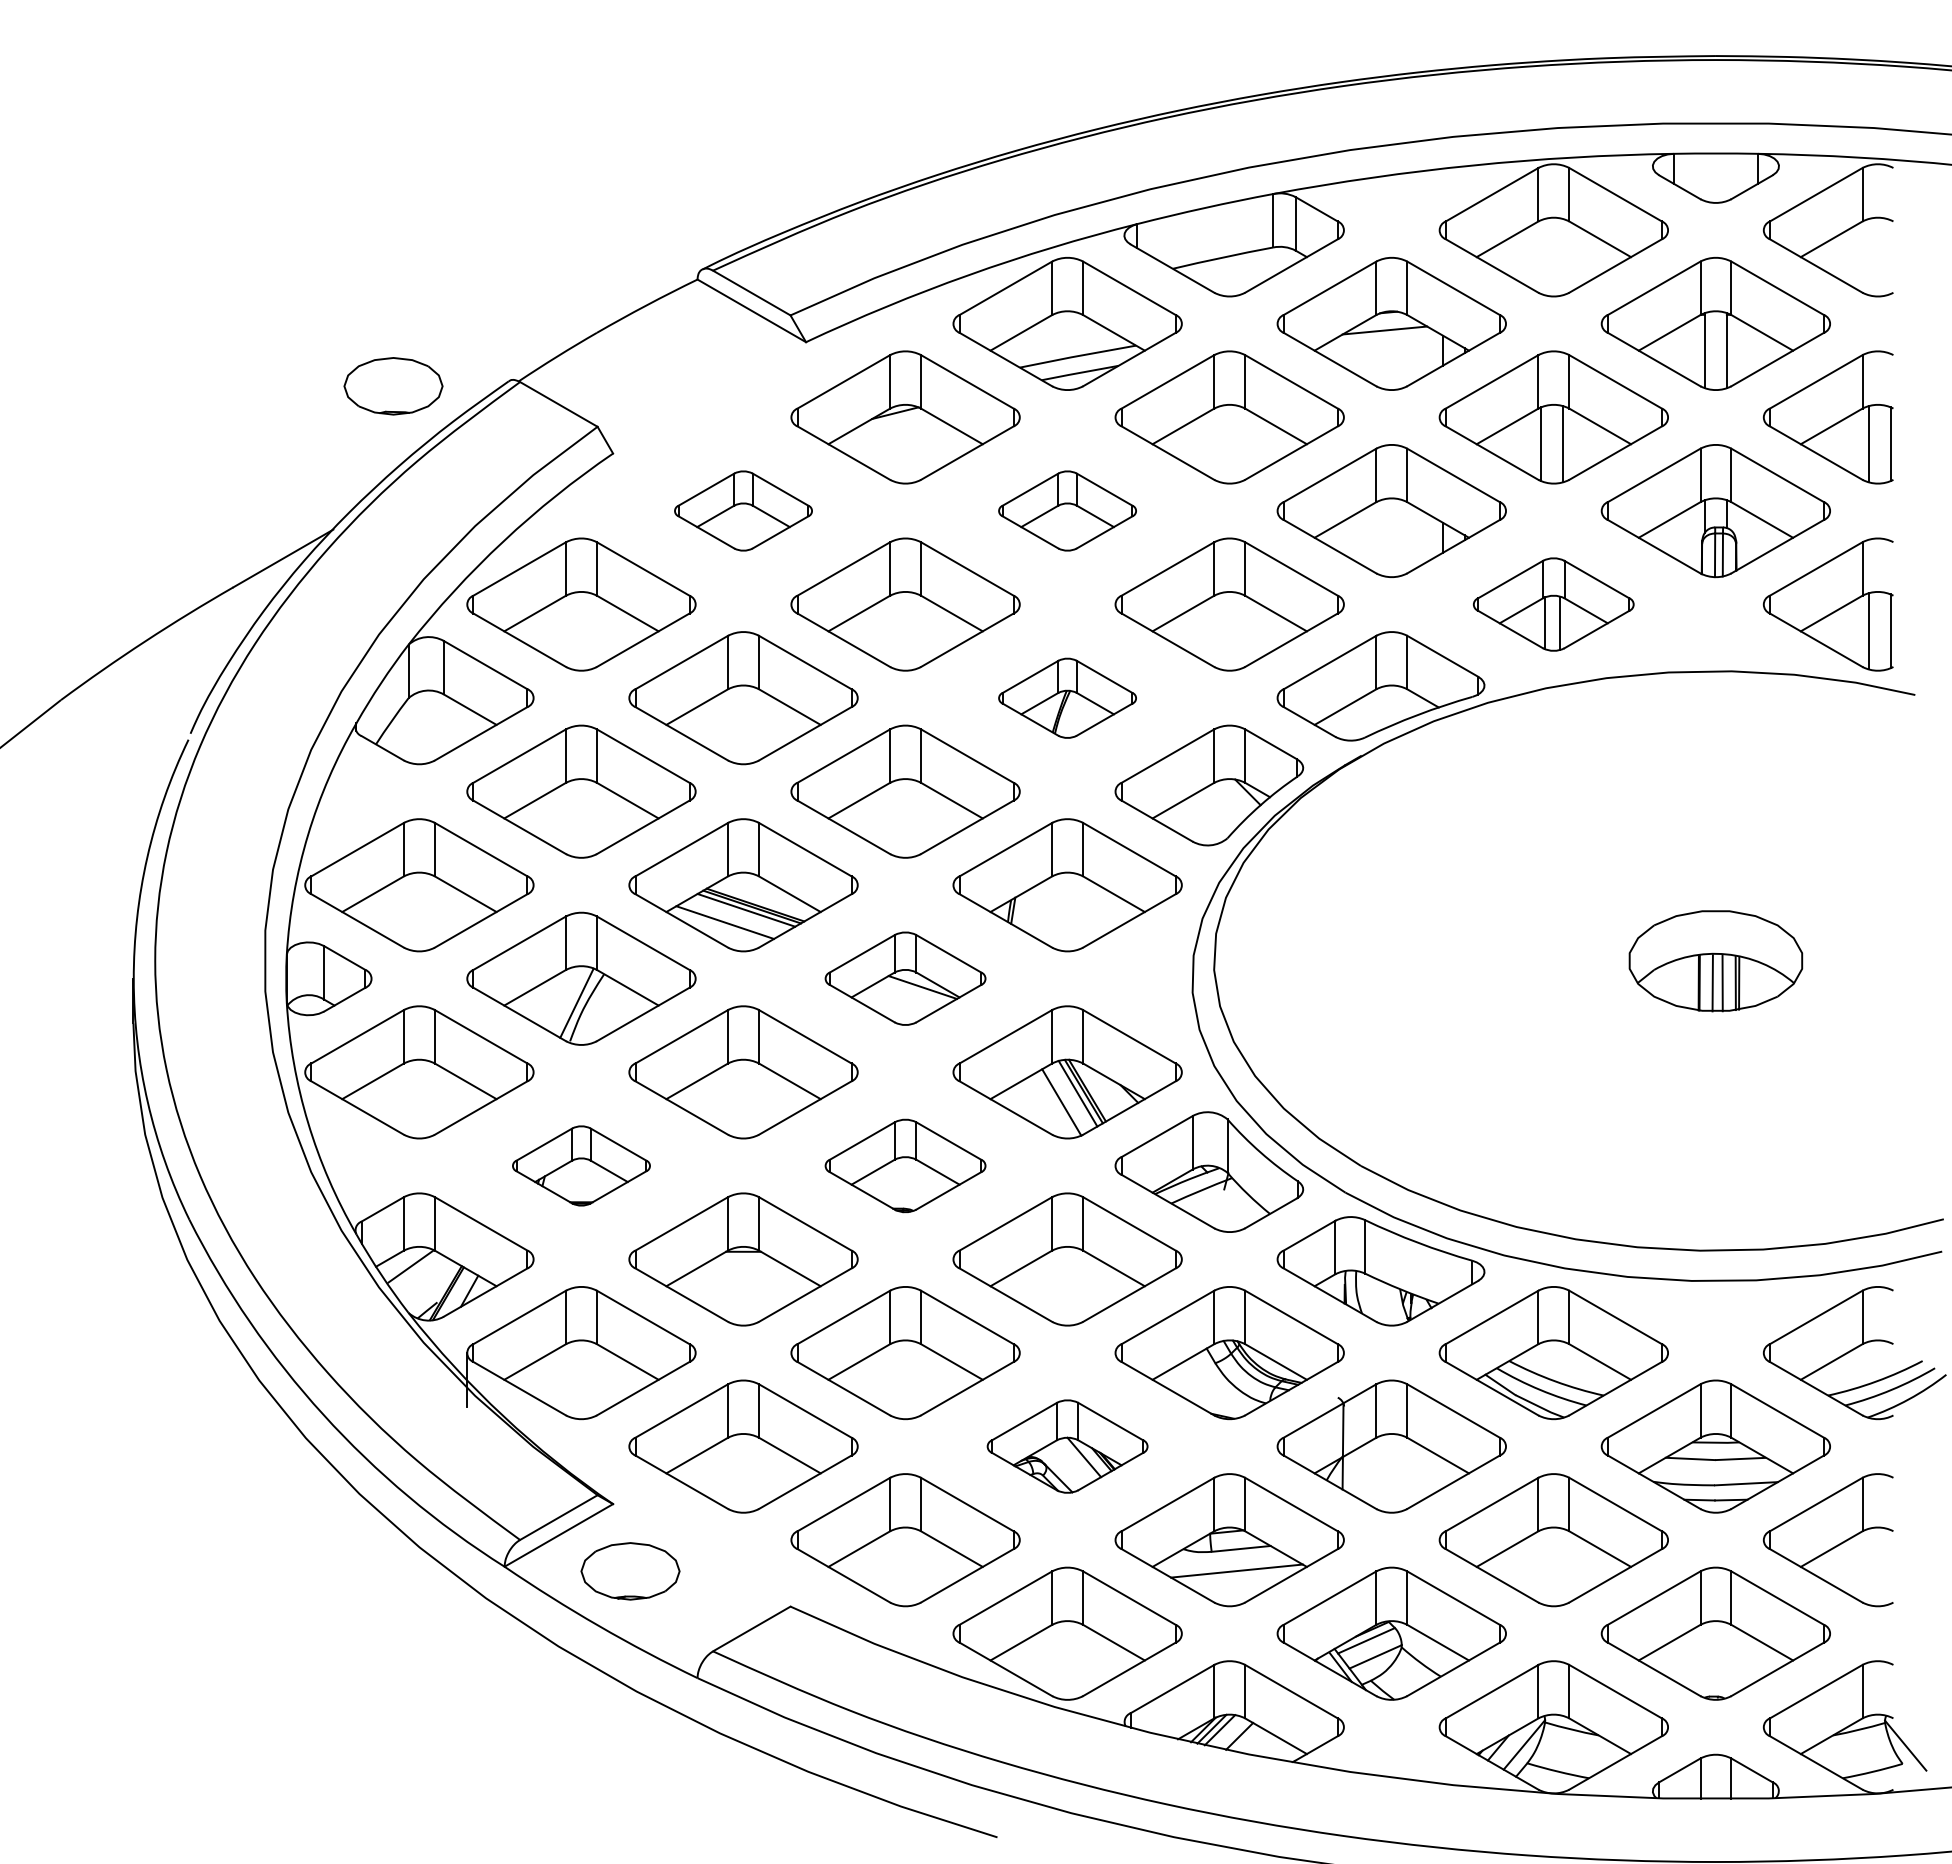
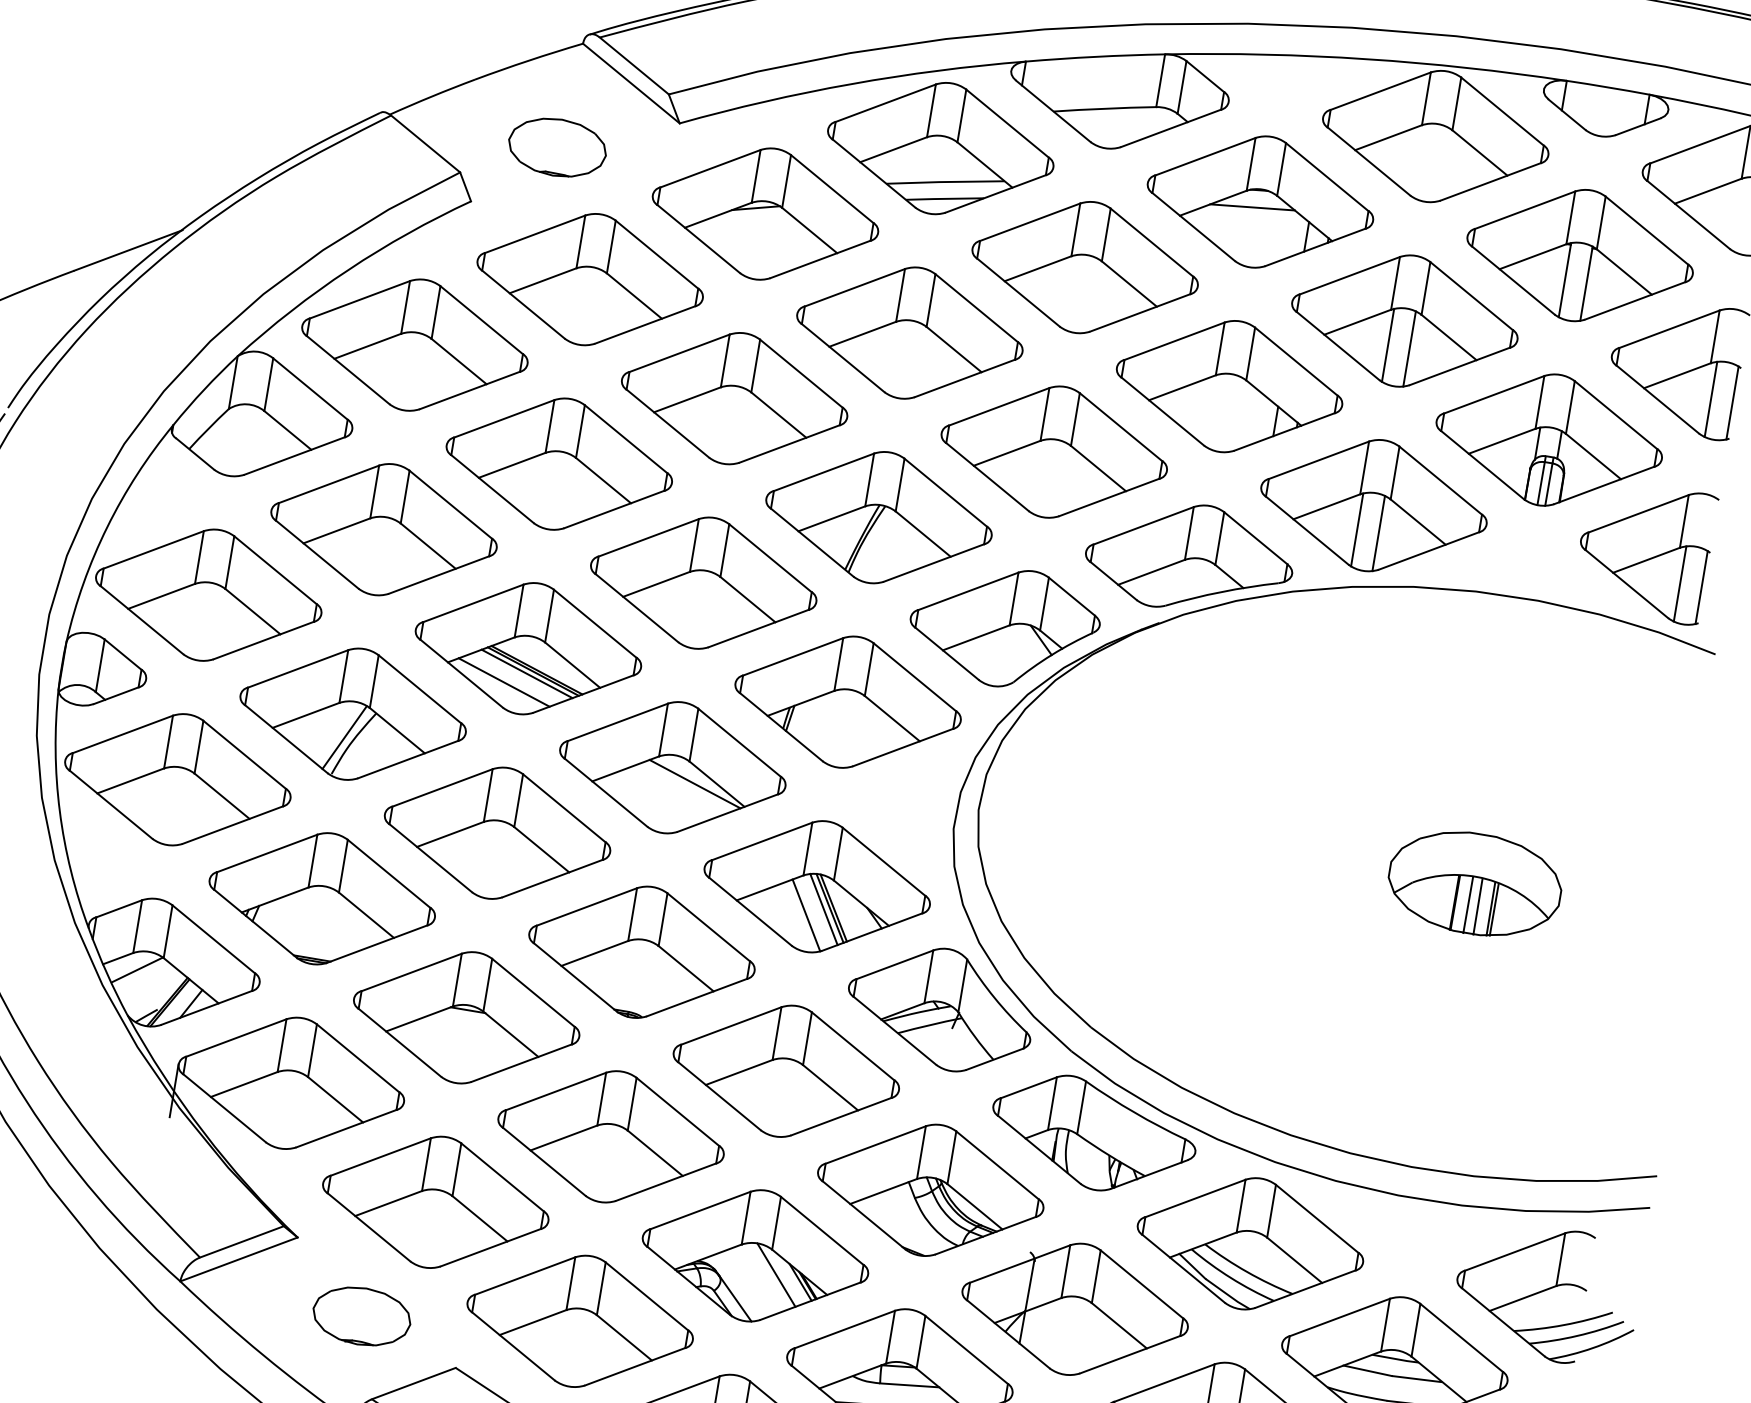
part: (393, 386) -> (557, 147), moved
part: (743, 510) -> (590, 279), size x1.67
part: (1067, 510) -> (909, 332), size x1.67
part: (1553, 604) -> (1373, 505), size x1.43
part: (1067, 698) -> (878, 517), size x1.67
part: (905, 978) -> (672, 767), size x1.43
part: (581, 1165) -> (322, 898), size x1.67
part: (905, 1165) -> (641, 951), size x1.43
part: (1067, 1446) -> (755, 1255), size x1.43
part: (630, 1571) -> (361, 1316), moved

